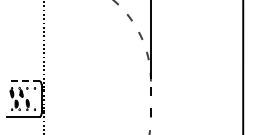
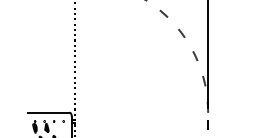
line: (23, 81) -> (49, 112), dashed -> solid

